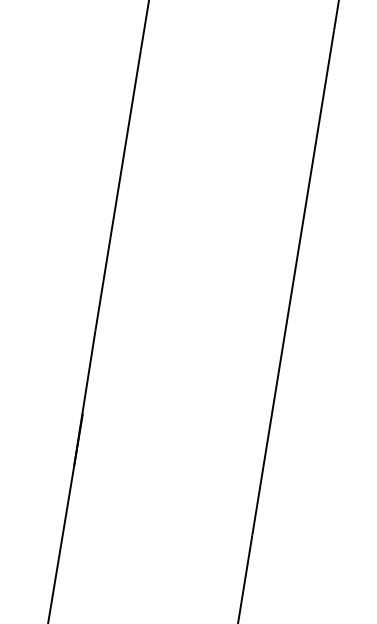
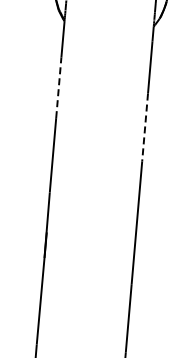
line: (130, 112) -> (58, 87), solid -> dashed
line: (305, 209) -> (145, 127), solid -> dashed

